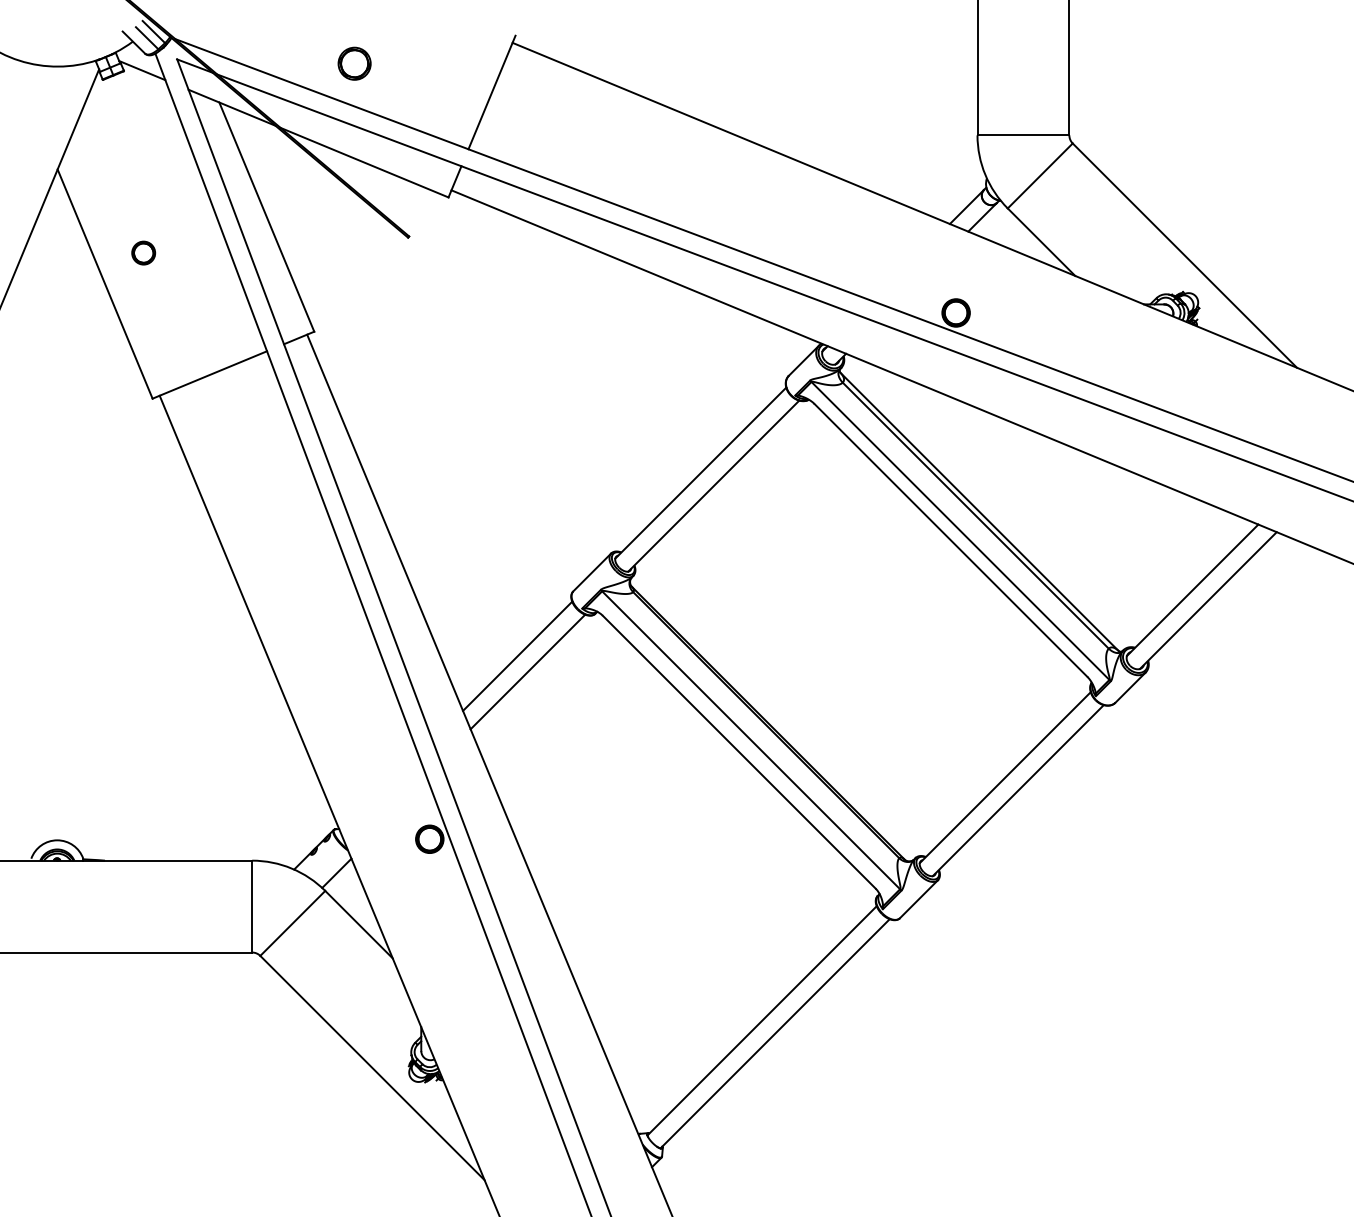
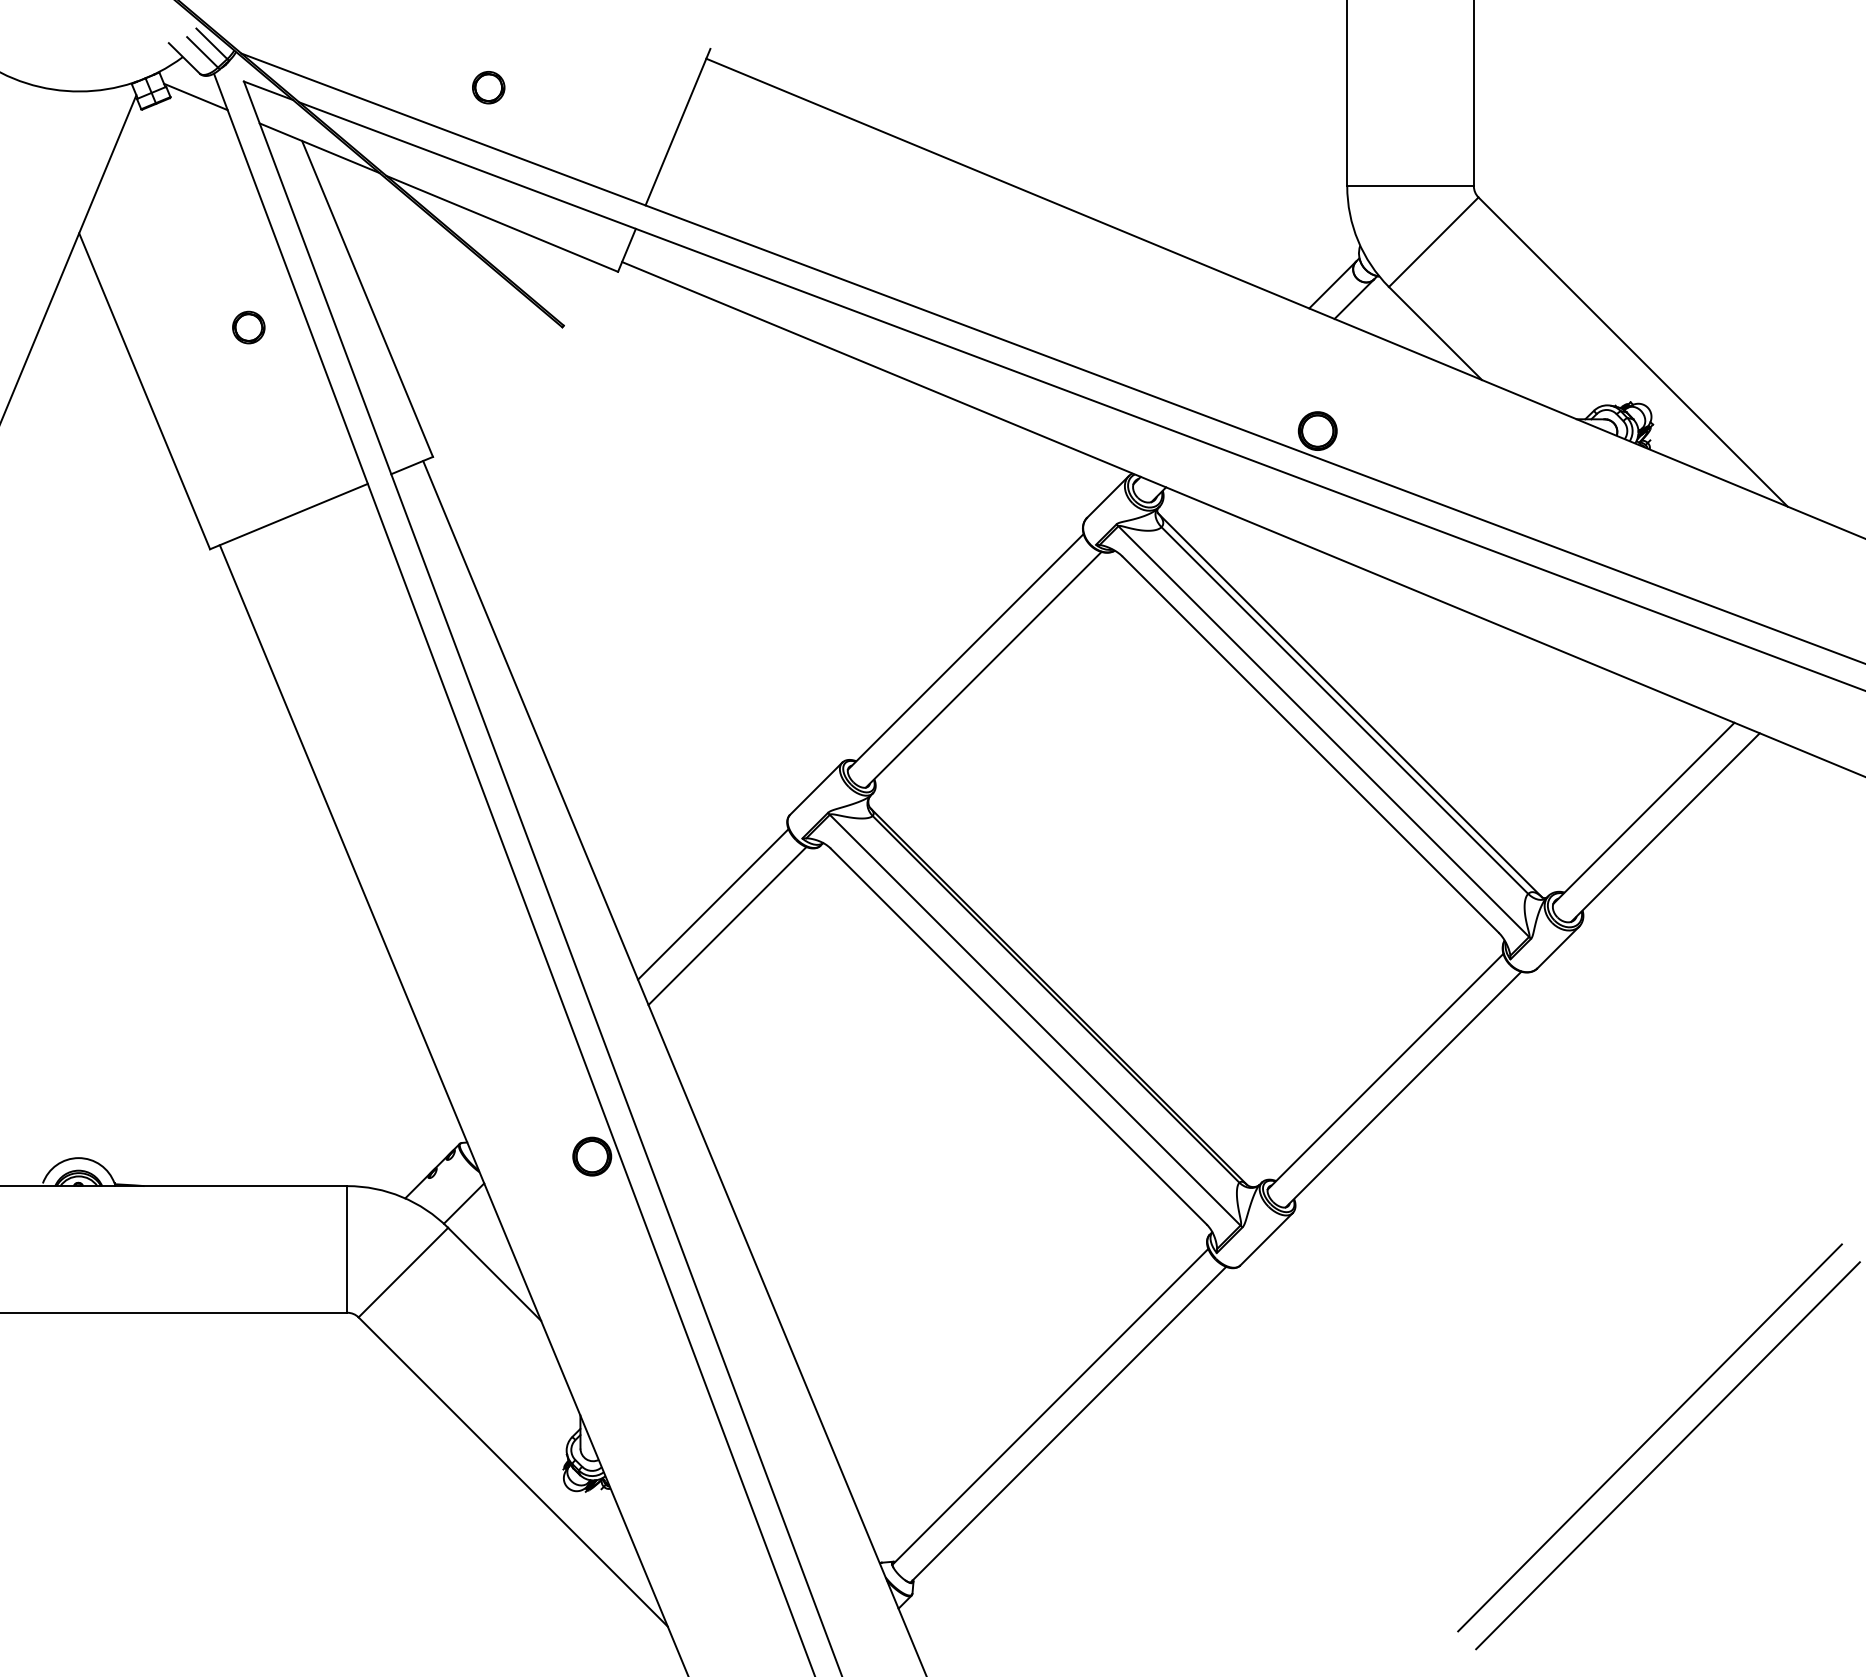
part: (354, 63) -> (488, 87), size x0.71
part: (143, 253) -> (248, 327), moved
line: (1196, 1043) -> (1649, 1437), added
line: (1209, 1056) -> (1667, 1455), added

